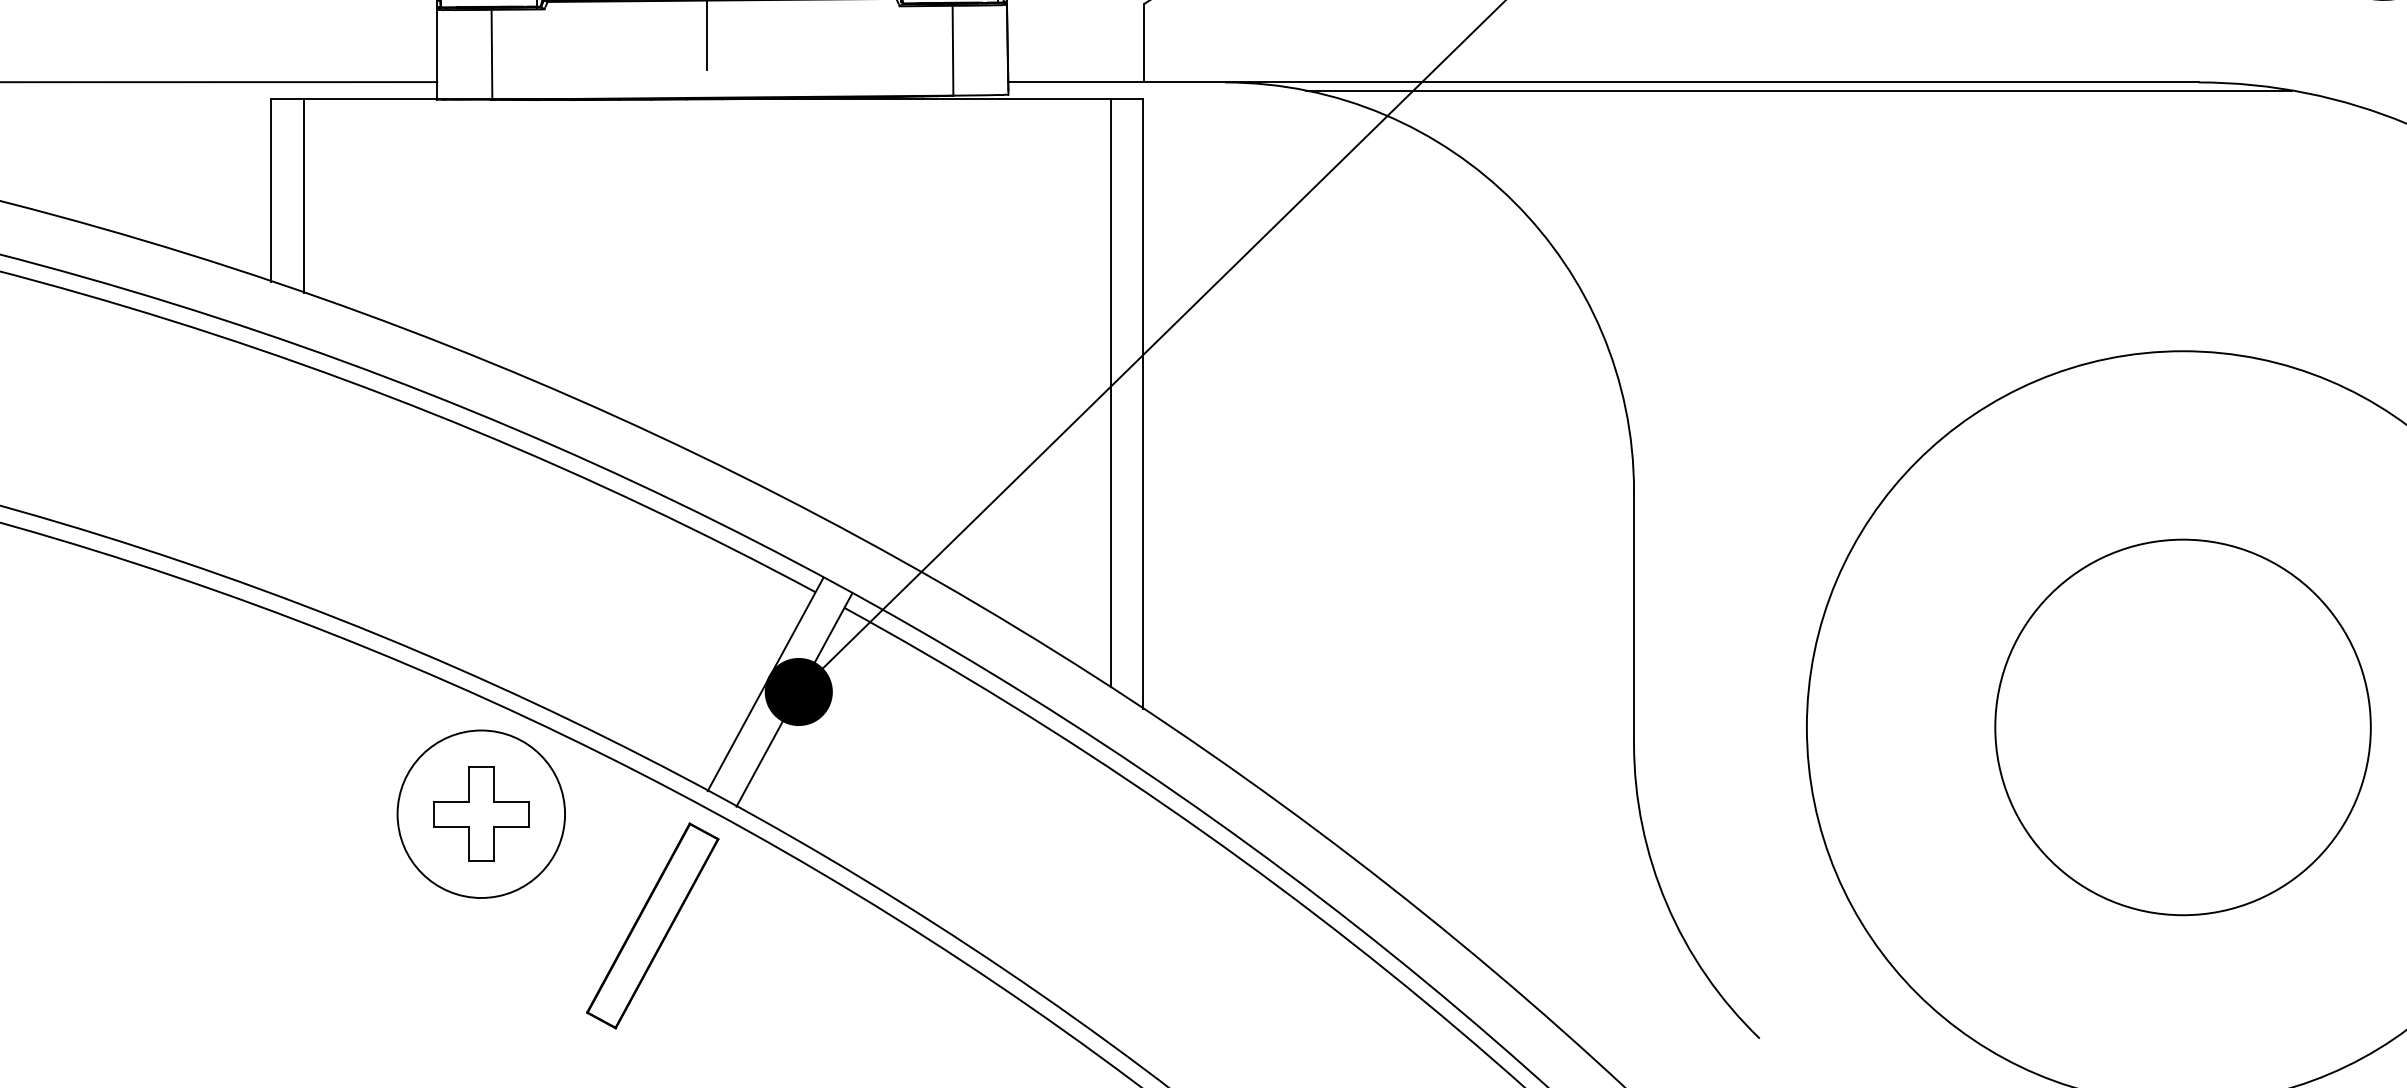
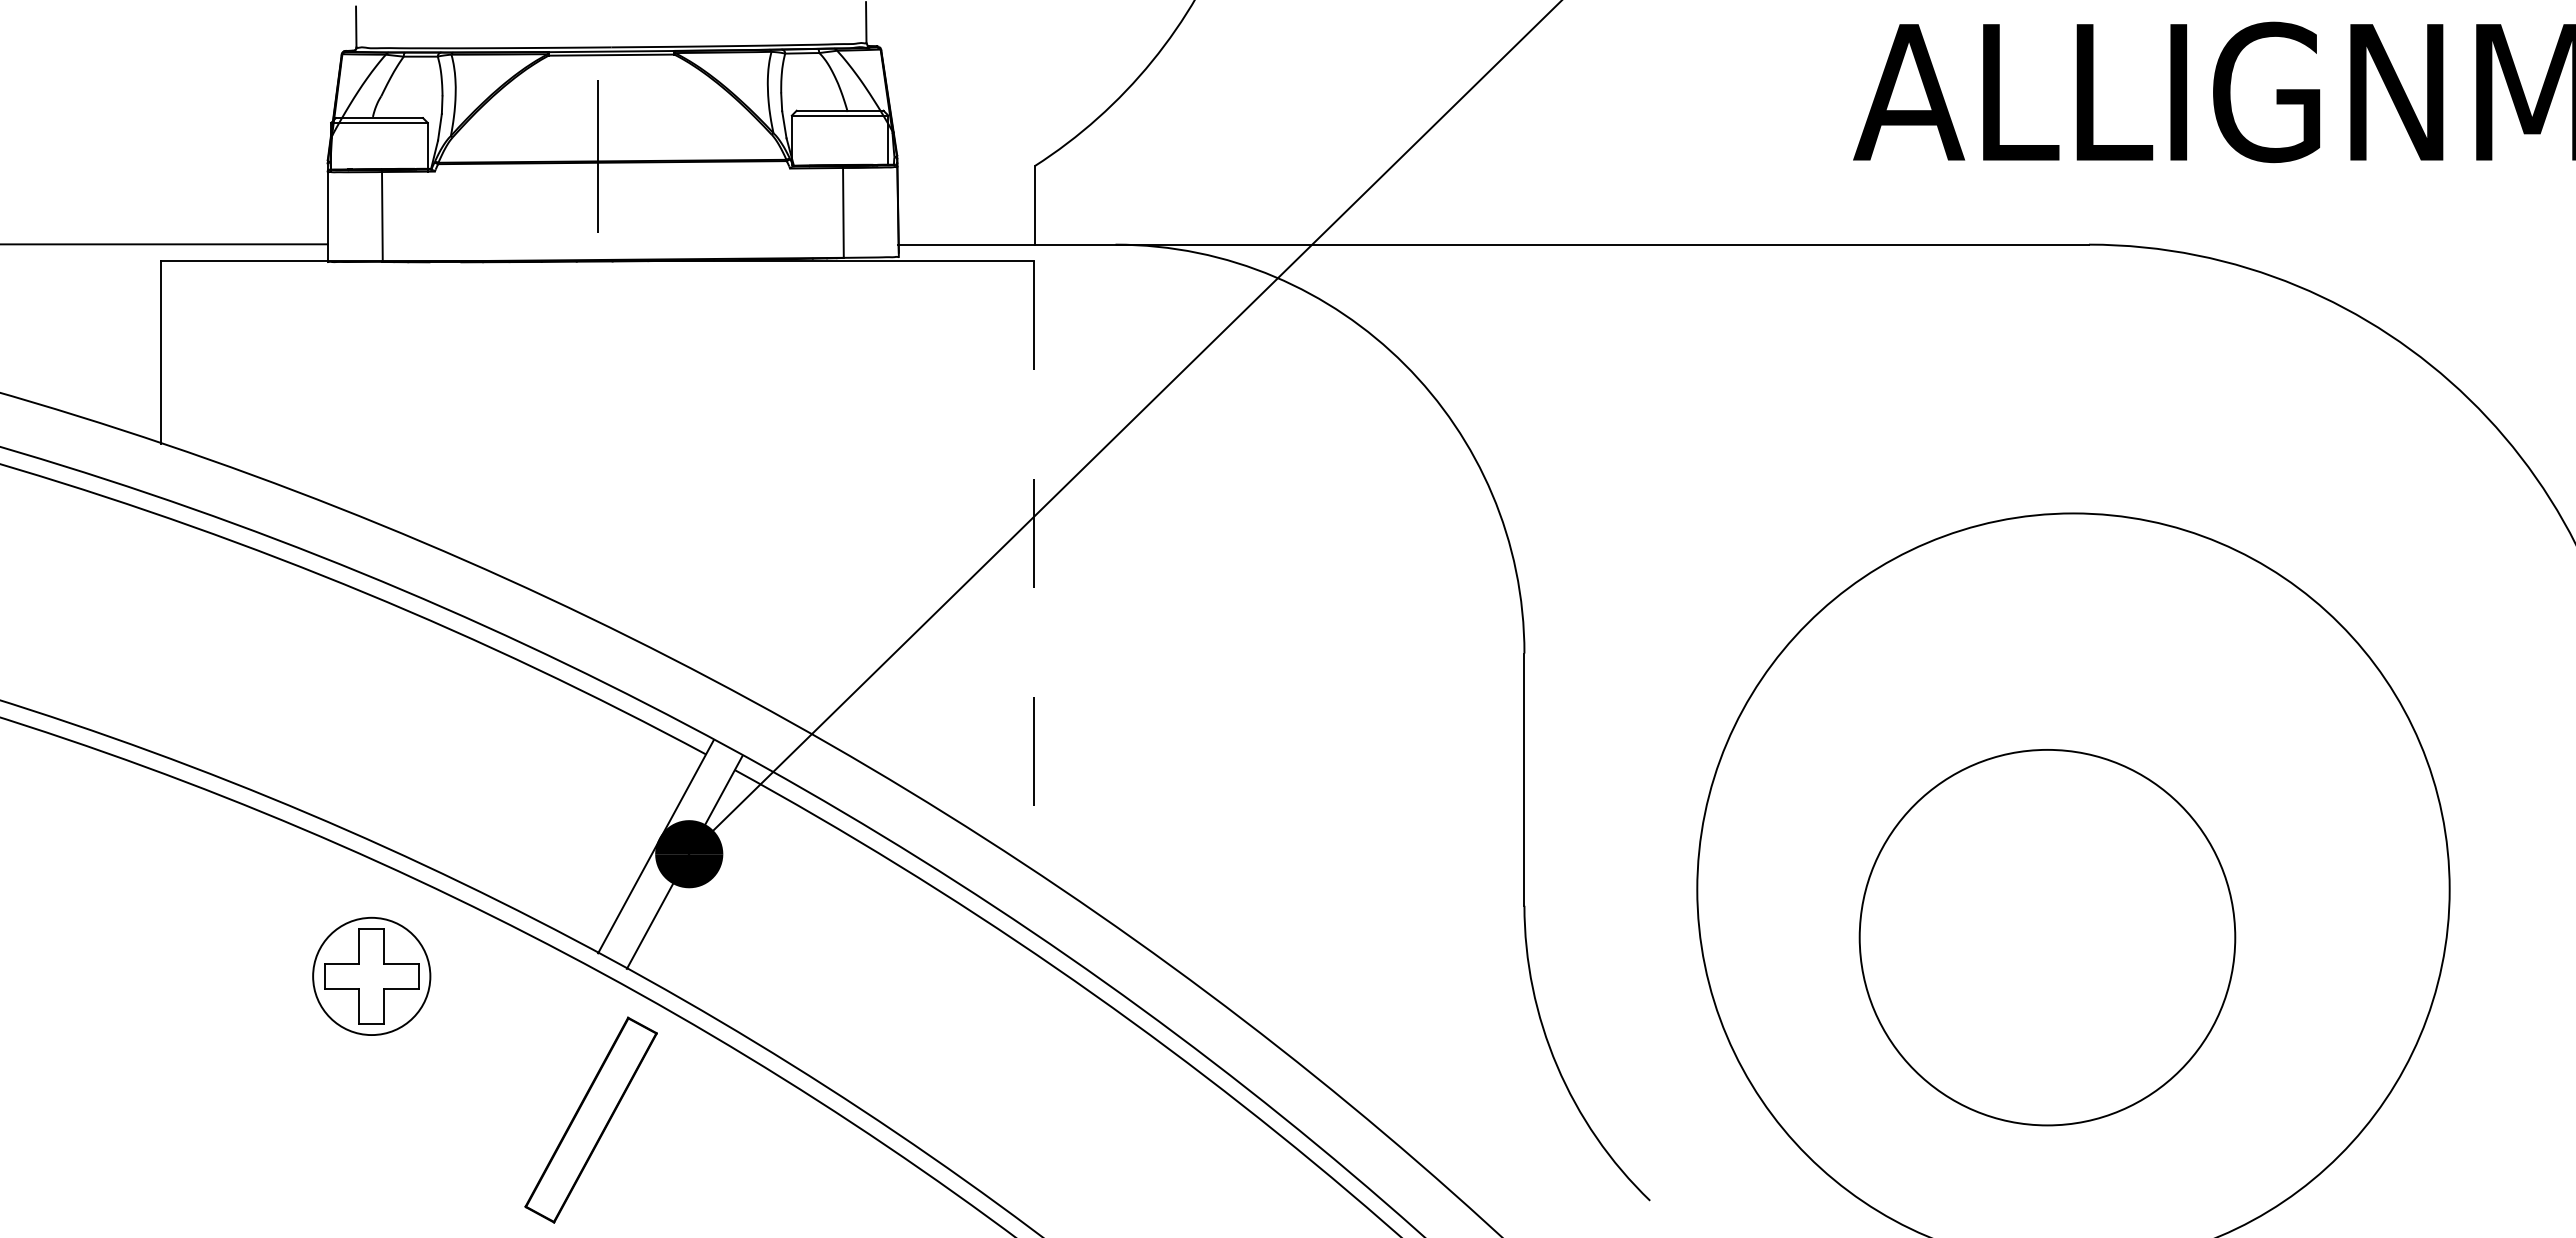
line: (1798, 90) -> (1688, 252), removed
line: (304, 196) -> (194, 358), removed
line: (1111, 393) -> (1001, 555), removed
line: (1143, 404) -> (1033, 566), solid -> dashed
circle: (2183, 727) -> (2047, 937), moved
circle: (481, 814) -> (371, 976), size x0.7
part: (652, 925) -> (590, 1119), moved

